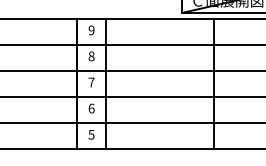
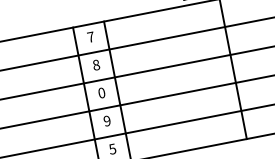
text: (91, 30) -> (90, 37), 9 -> 7
text: (91, 82) -> (101, 93), 7 -> 0
text: (91, 108) -> (107, 120), 6 -> 9

